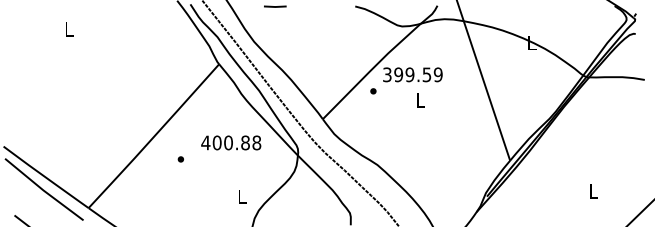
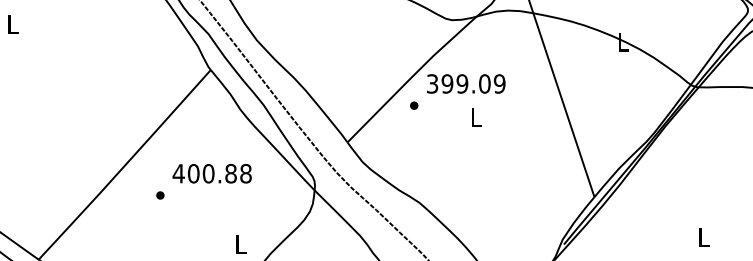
text: (426, 74) -> (484, 83), 399.59 -> 399.09
text: (231, 142) -> (212, 173), moved

